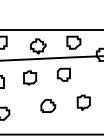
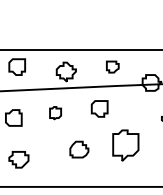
part: (73, 42) -> (112, 66), size x0.7
part: (29, 77) -> (55, 112), size x0.7
part: (83, 102) -> (125, 145), size x1.6

